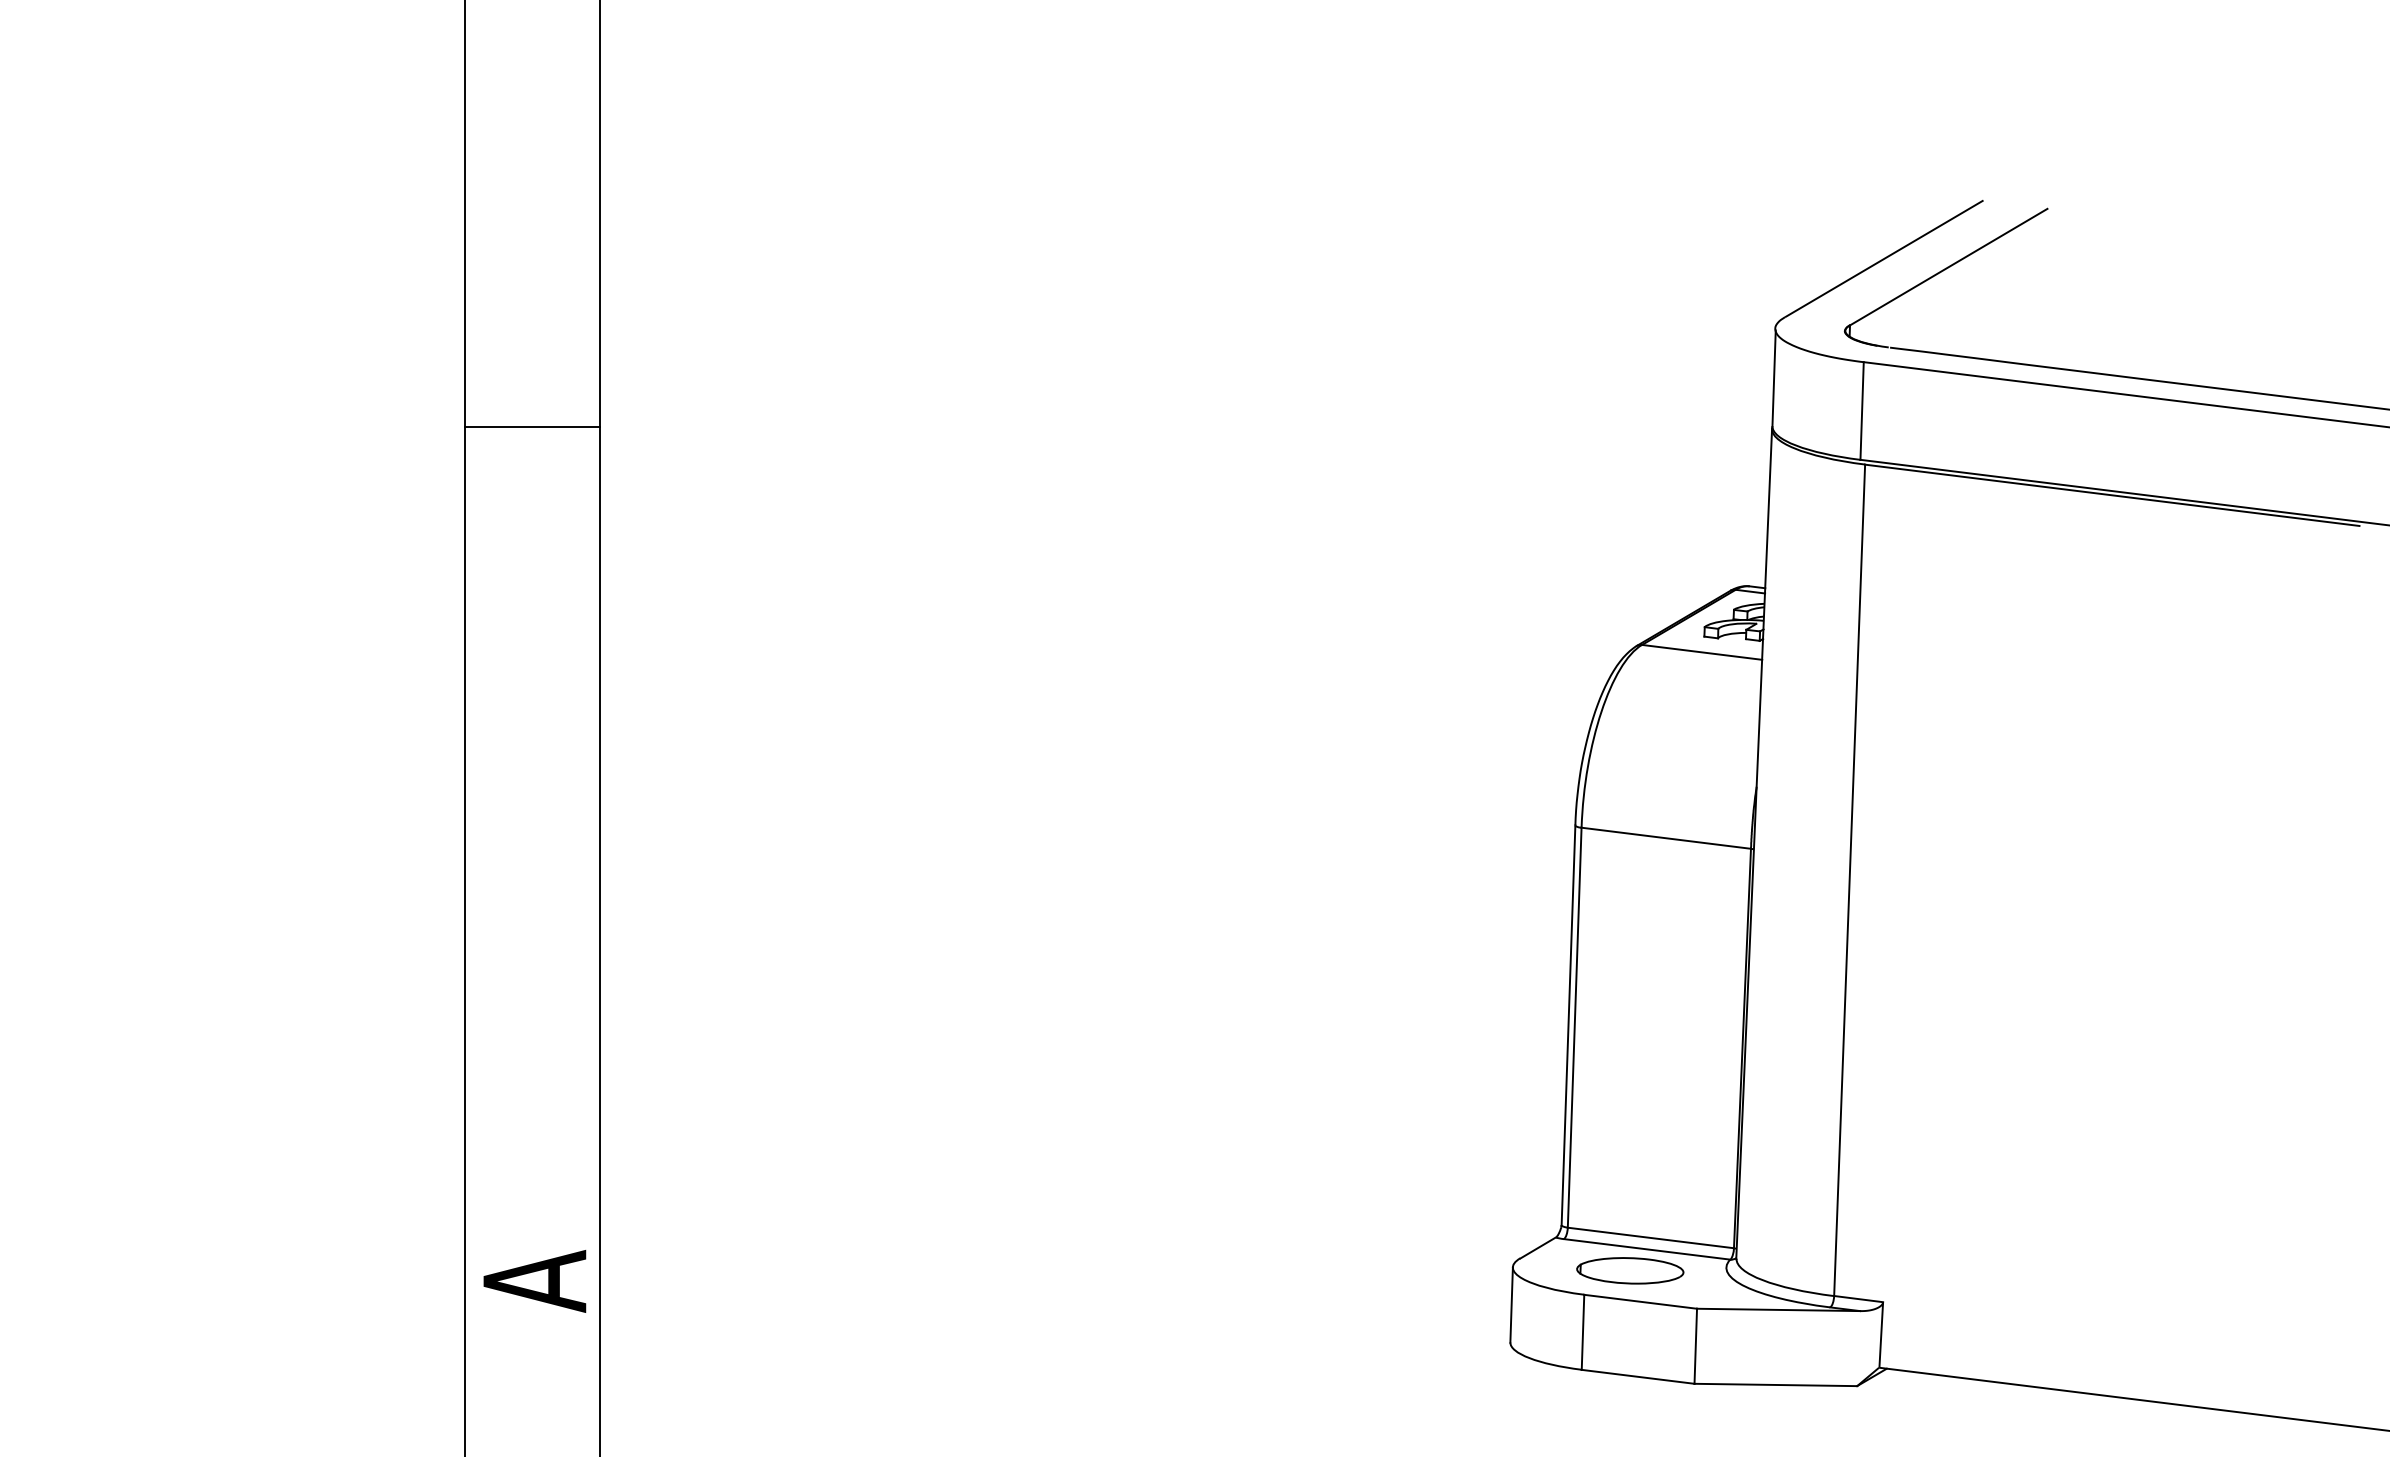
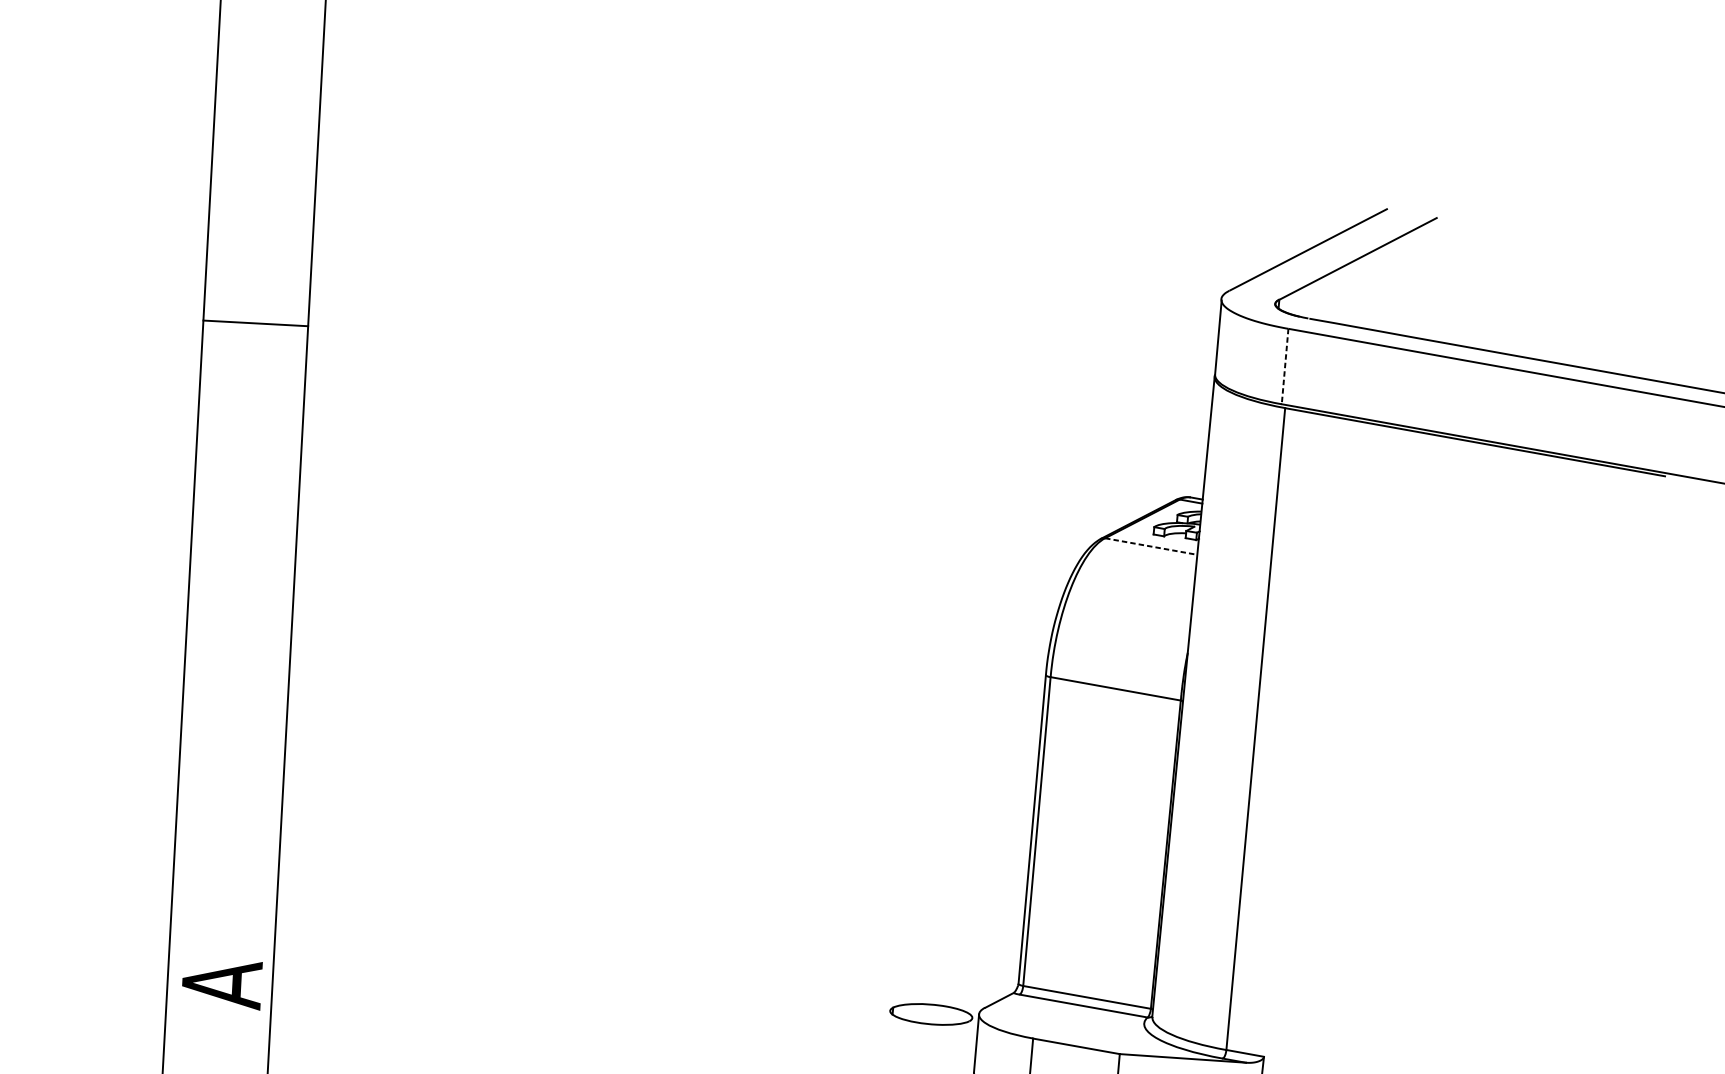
line: (1862, 411) -> (1285, 366), solid -> dashed
line: (1702, 652) -> (1151, 546), solid -> dashed
part: (1630, 1270) -> (931, 1014), moved

